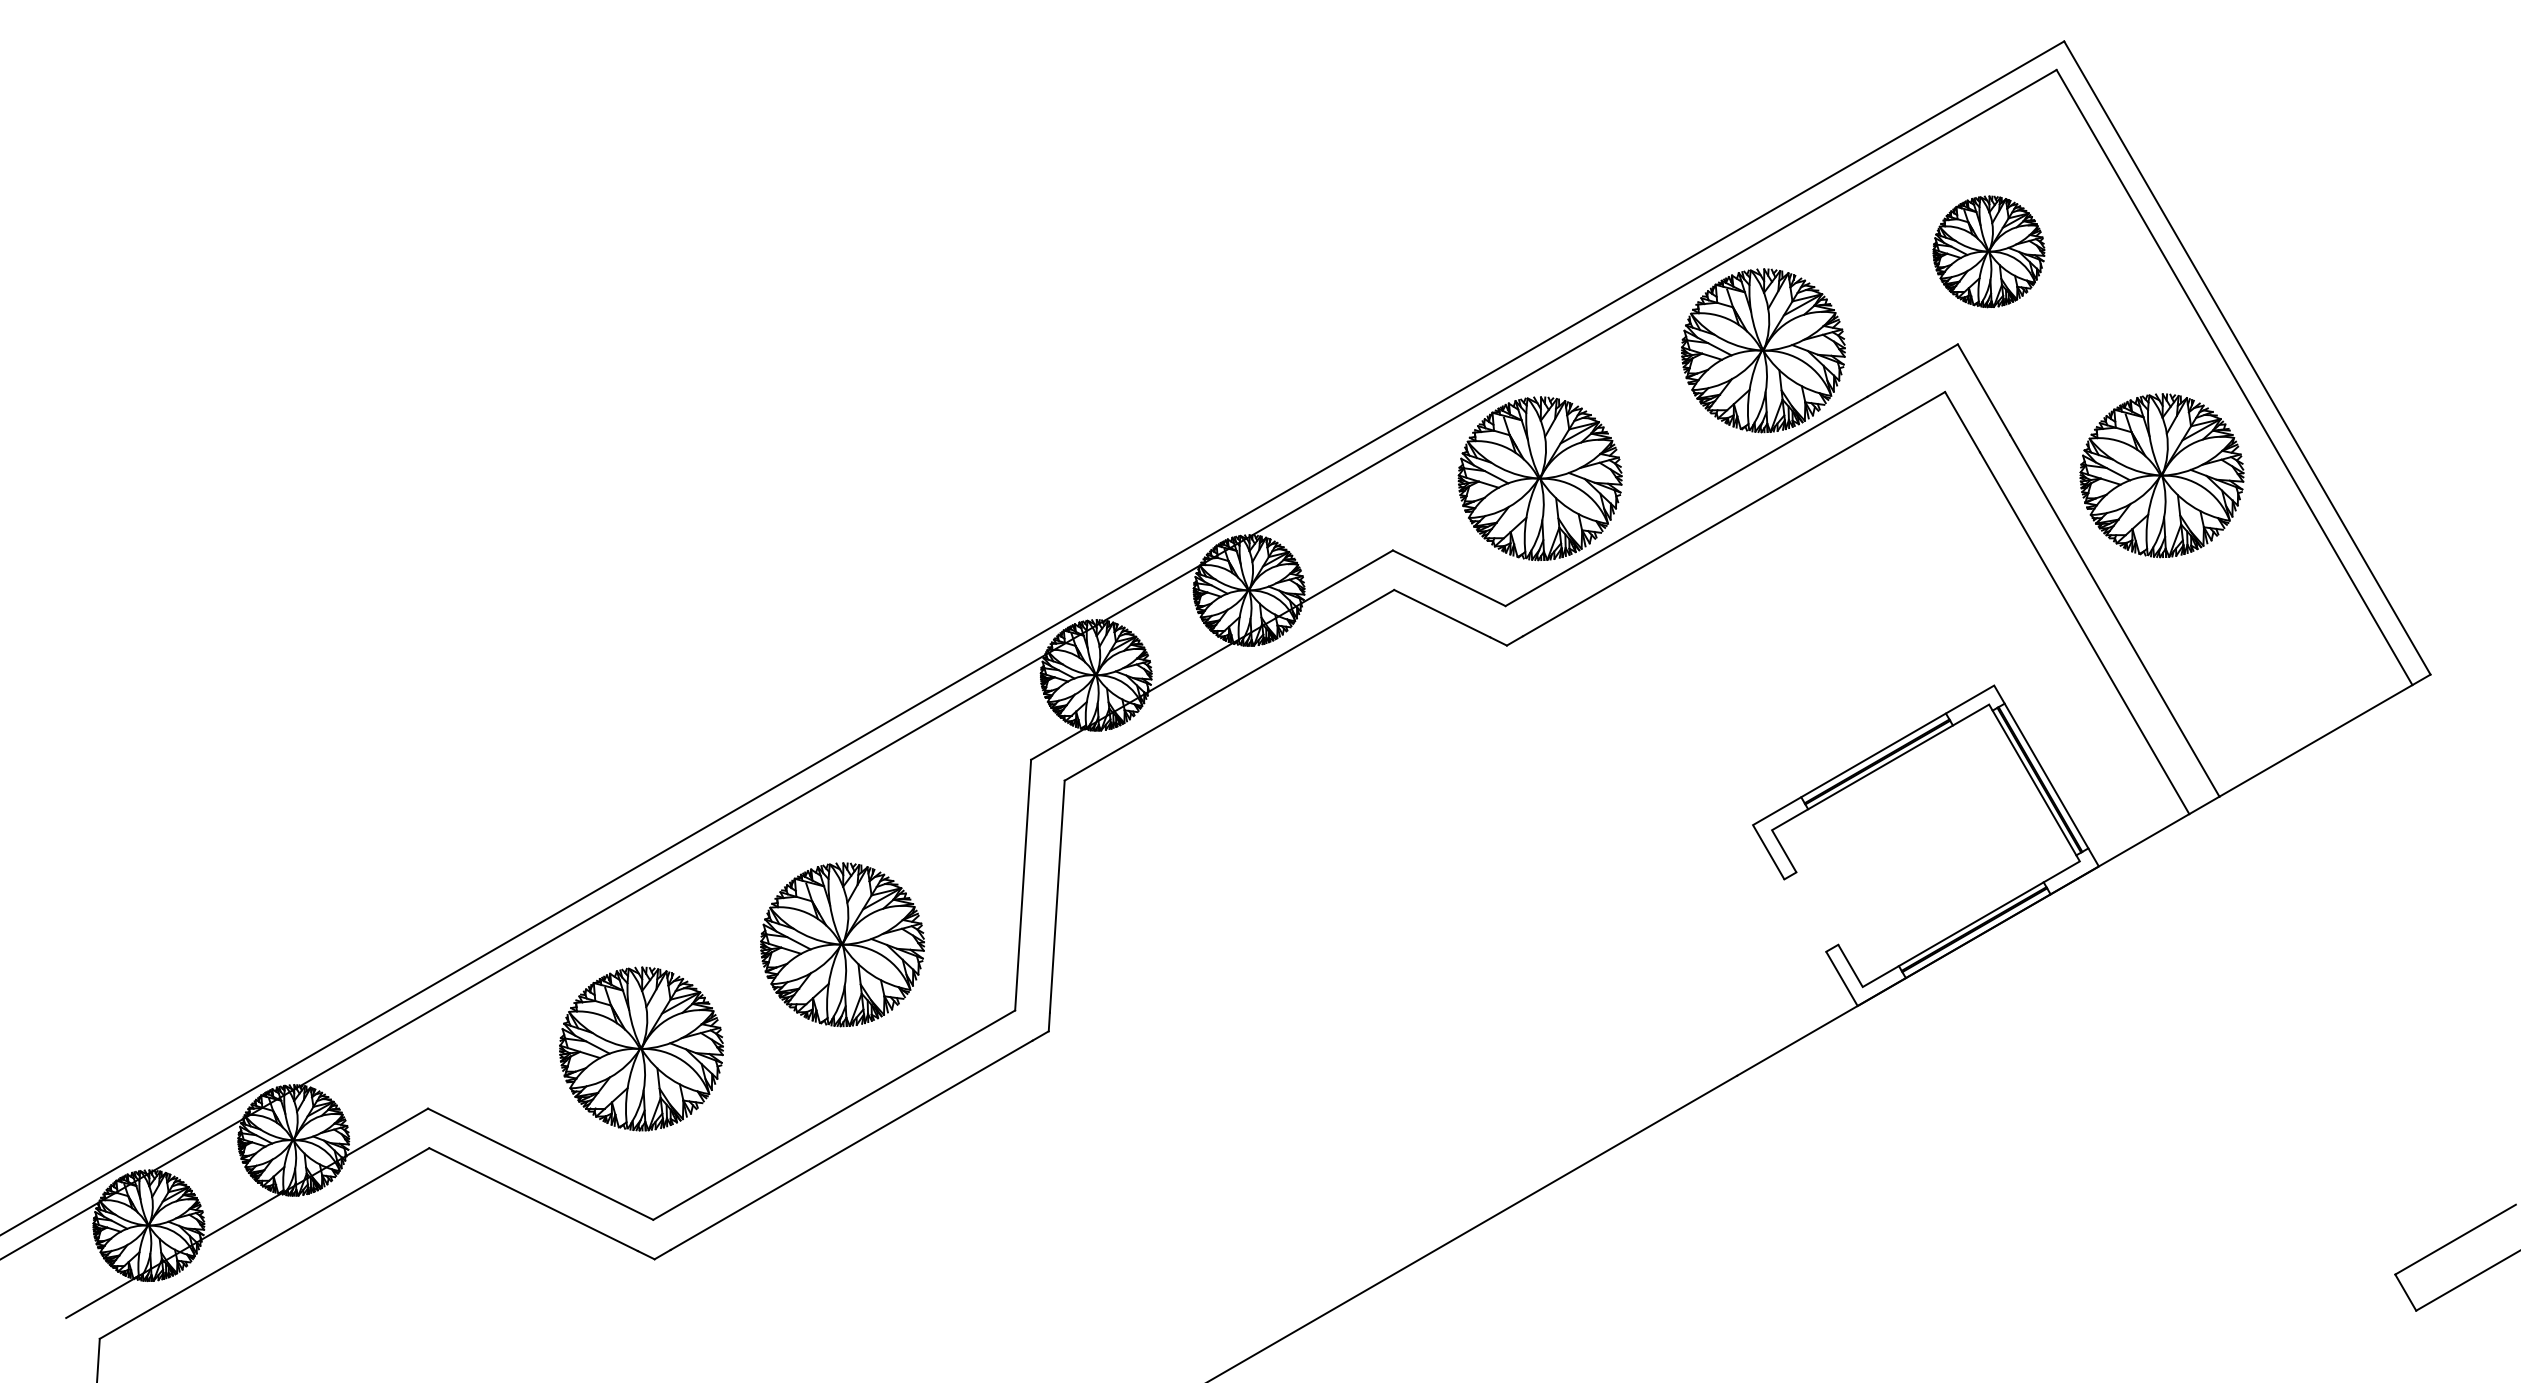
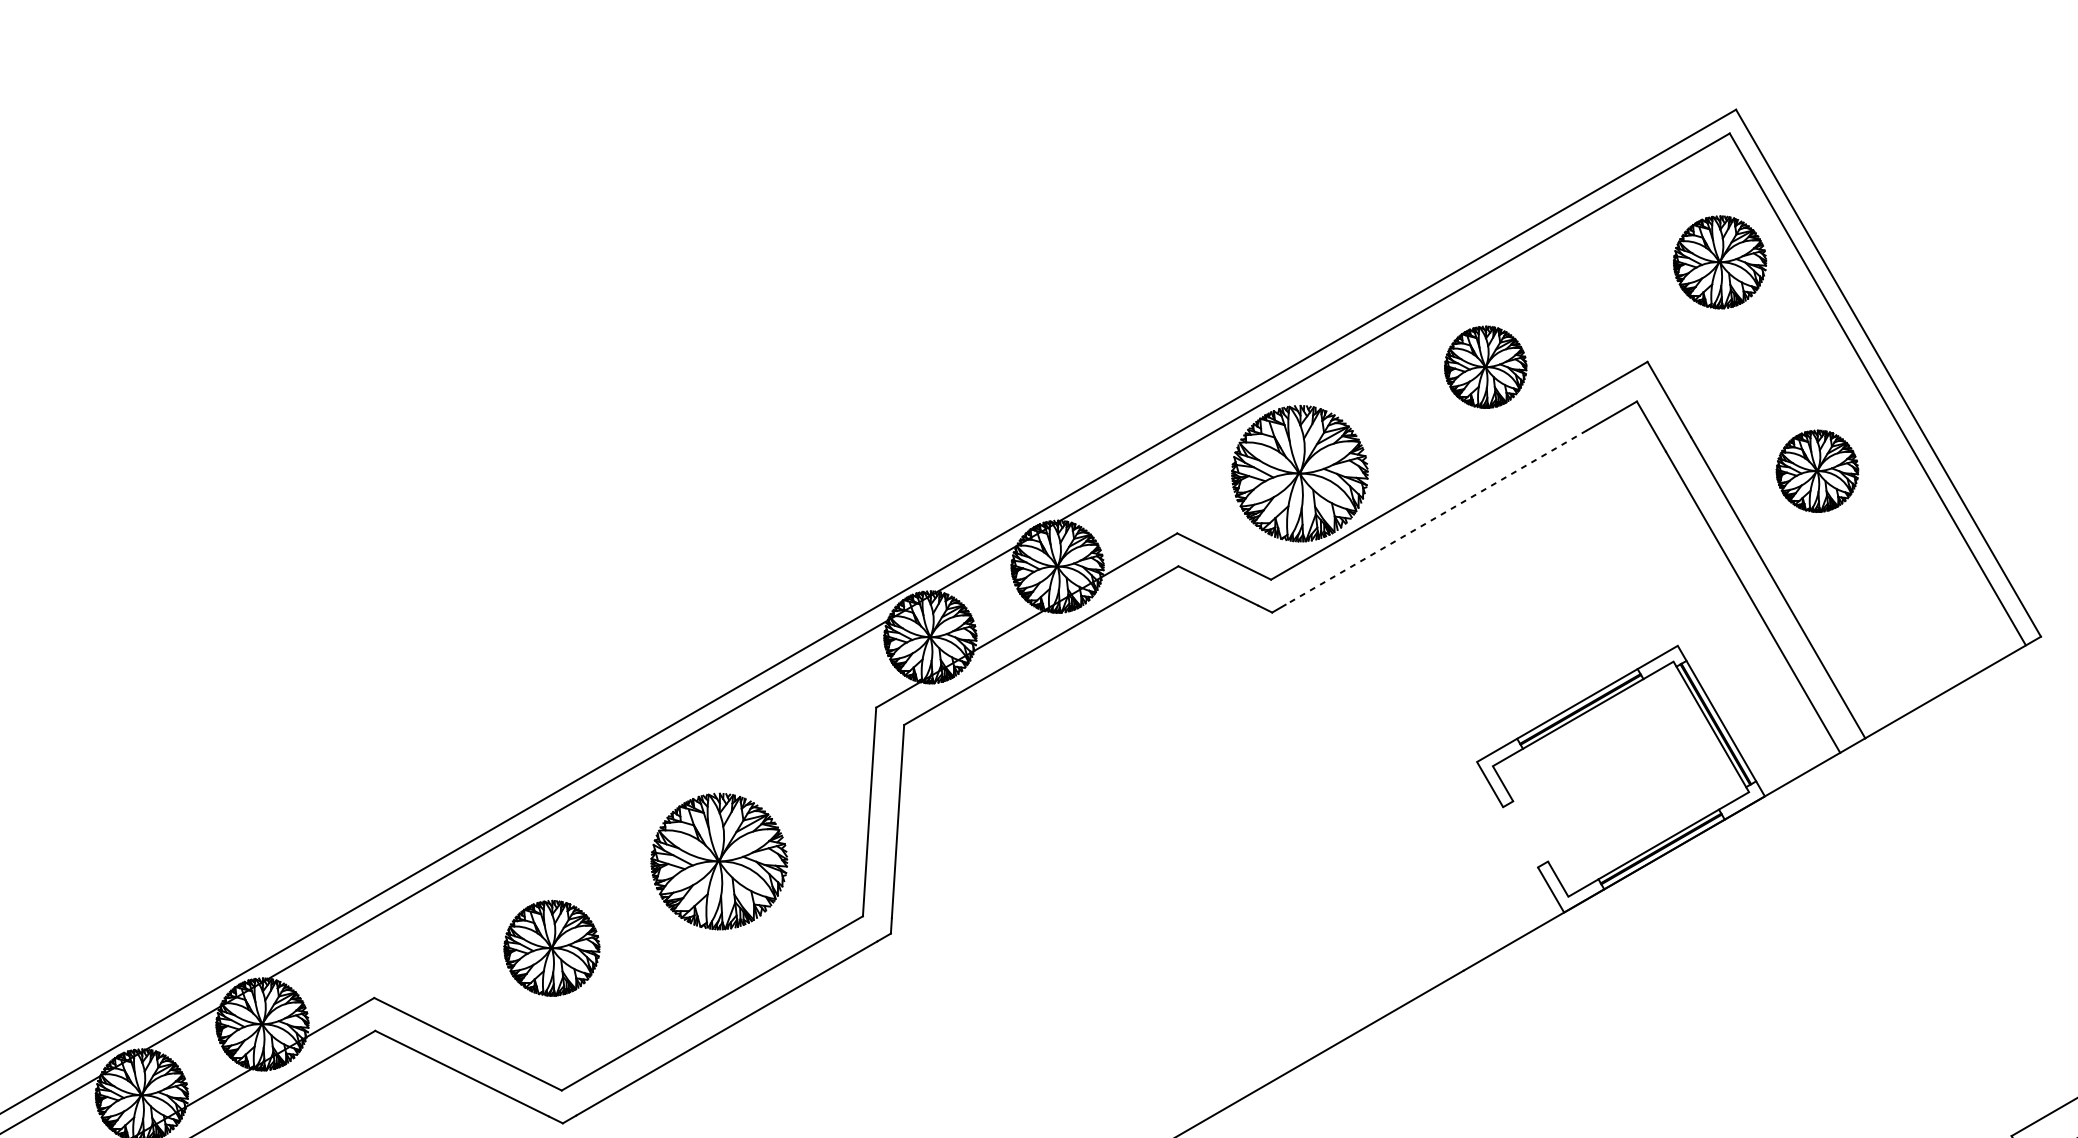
part: (1988, 251) -> (1719, 262), moved
part: (1763, 350) -> (1485, 366), size x0.6
part: (2161, 475) -> (1817, 471), size x0.6
line: (1703, 531) -> (1435, 517), solid -> dashed
part: (641, 1048) -> (551, 947), size x0.7

